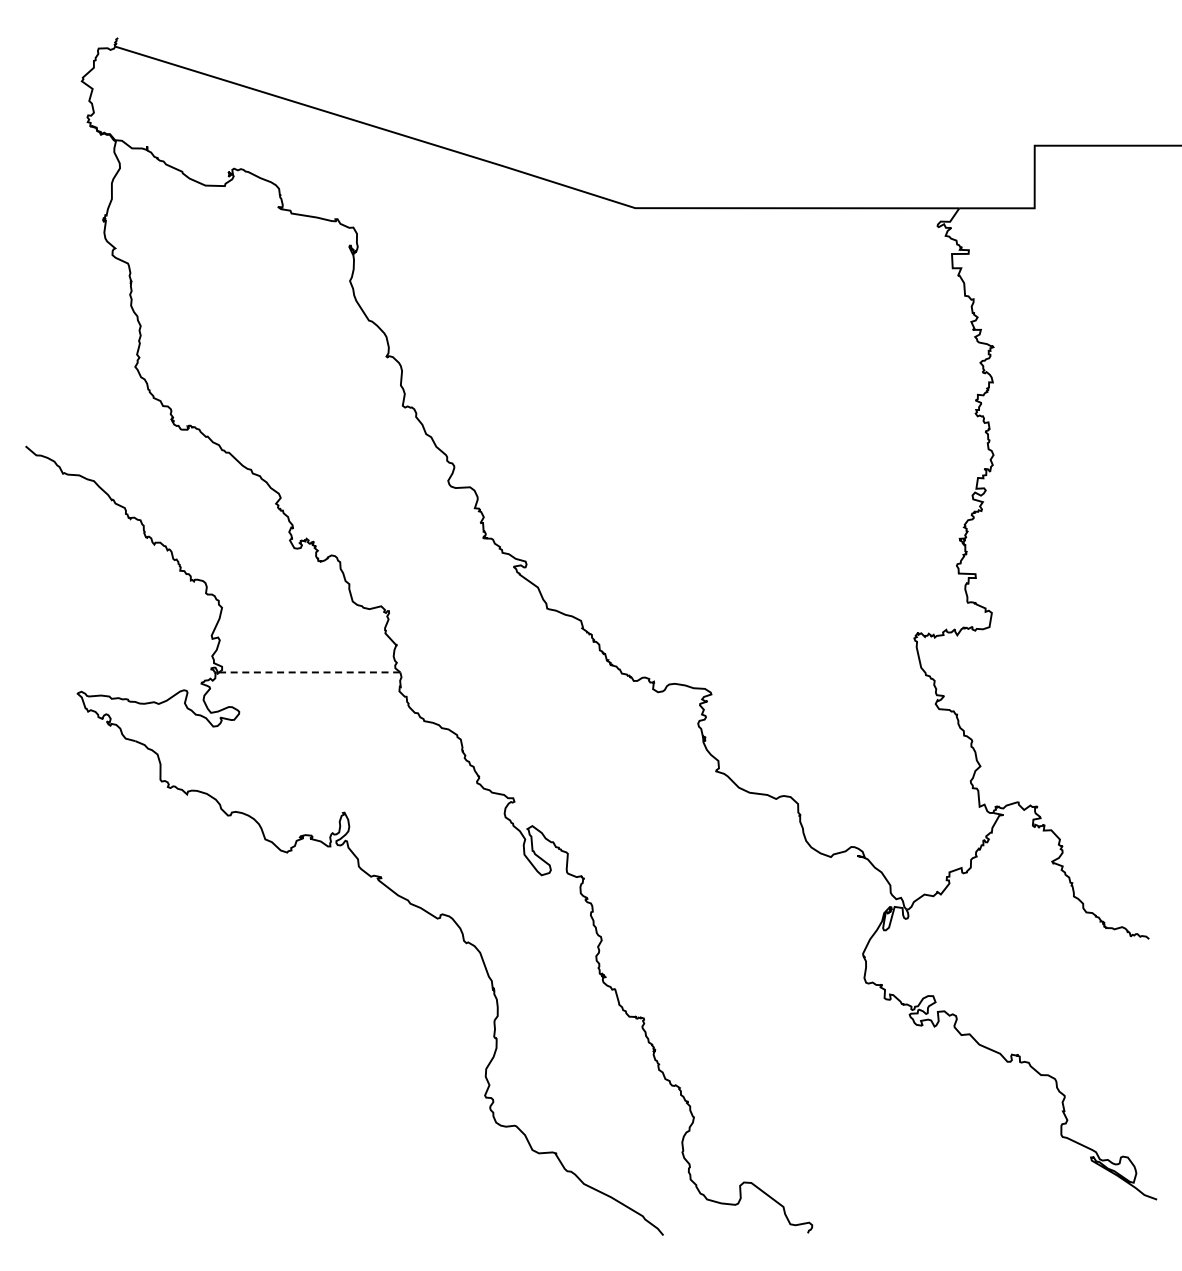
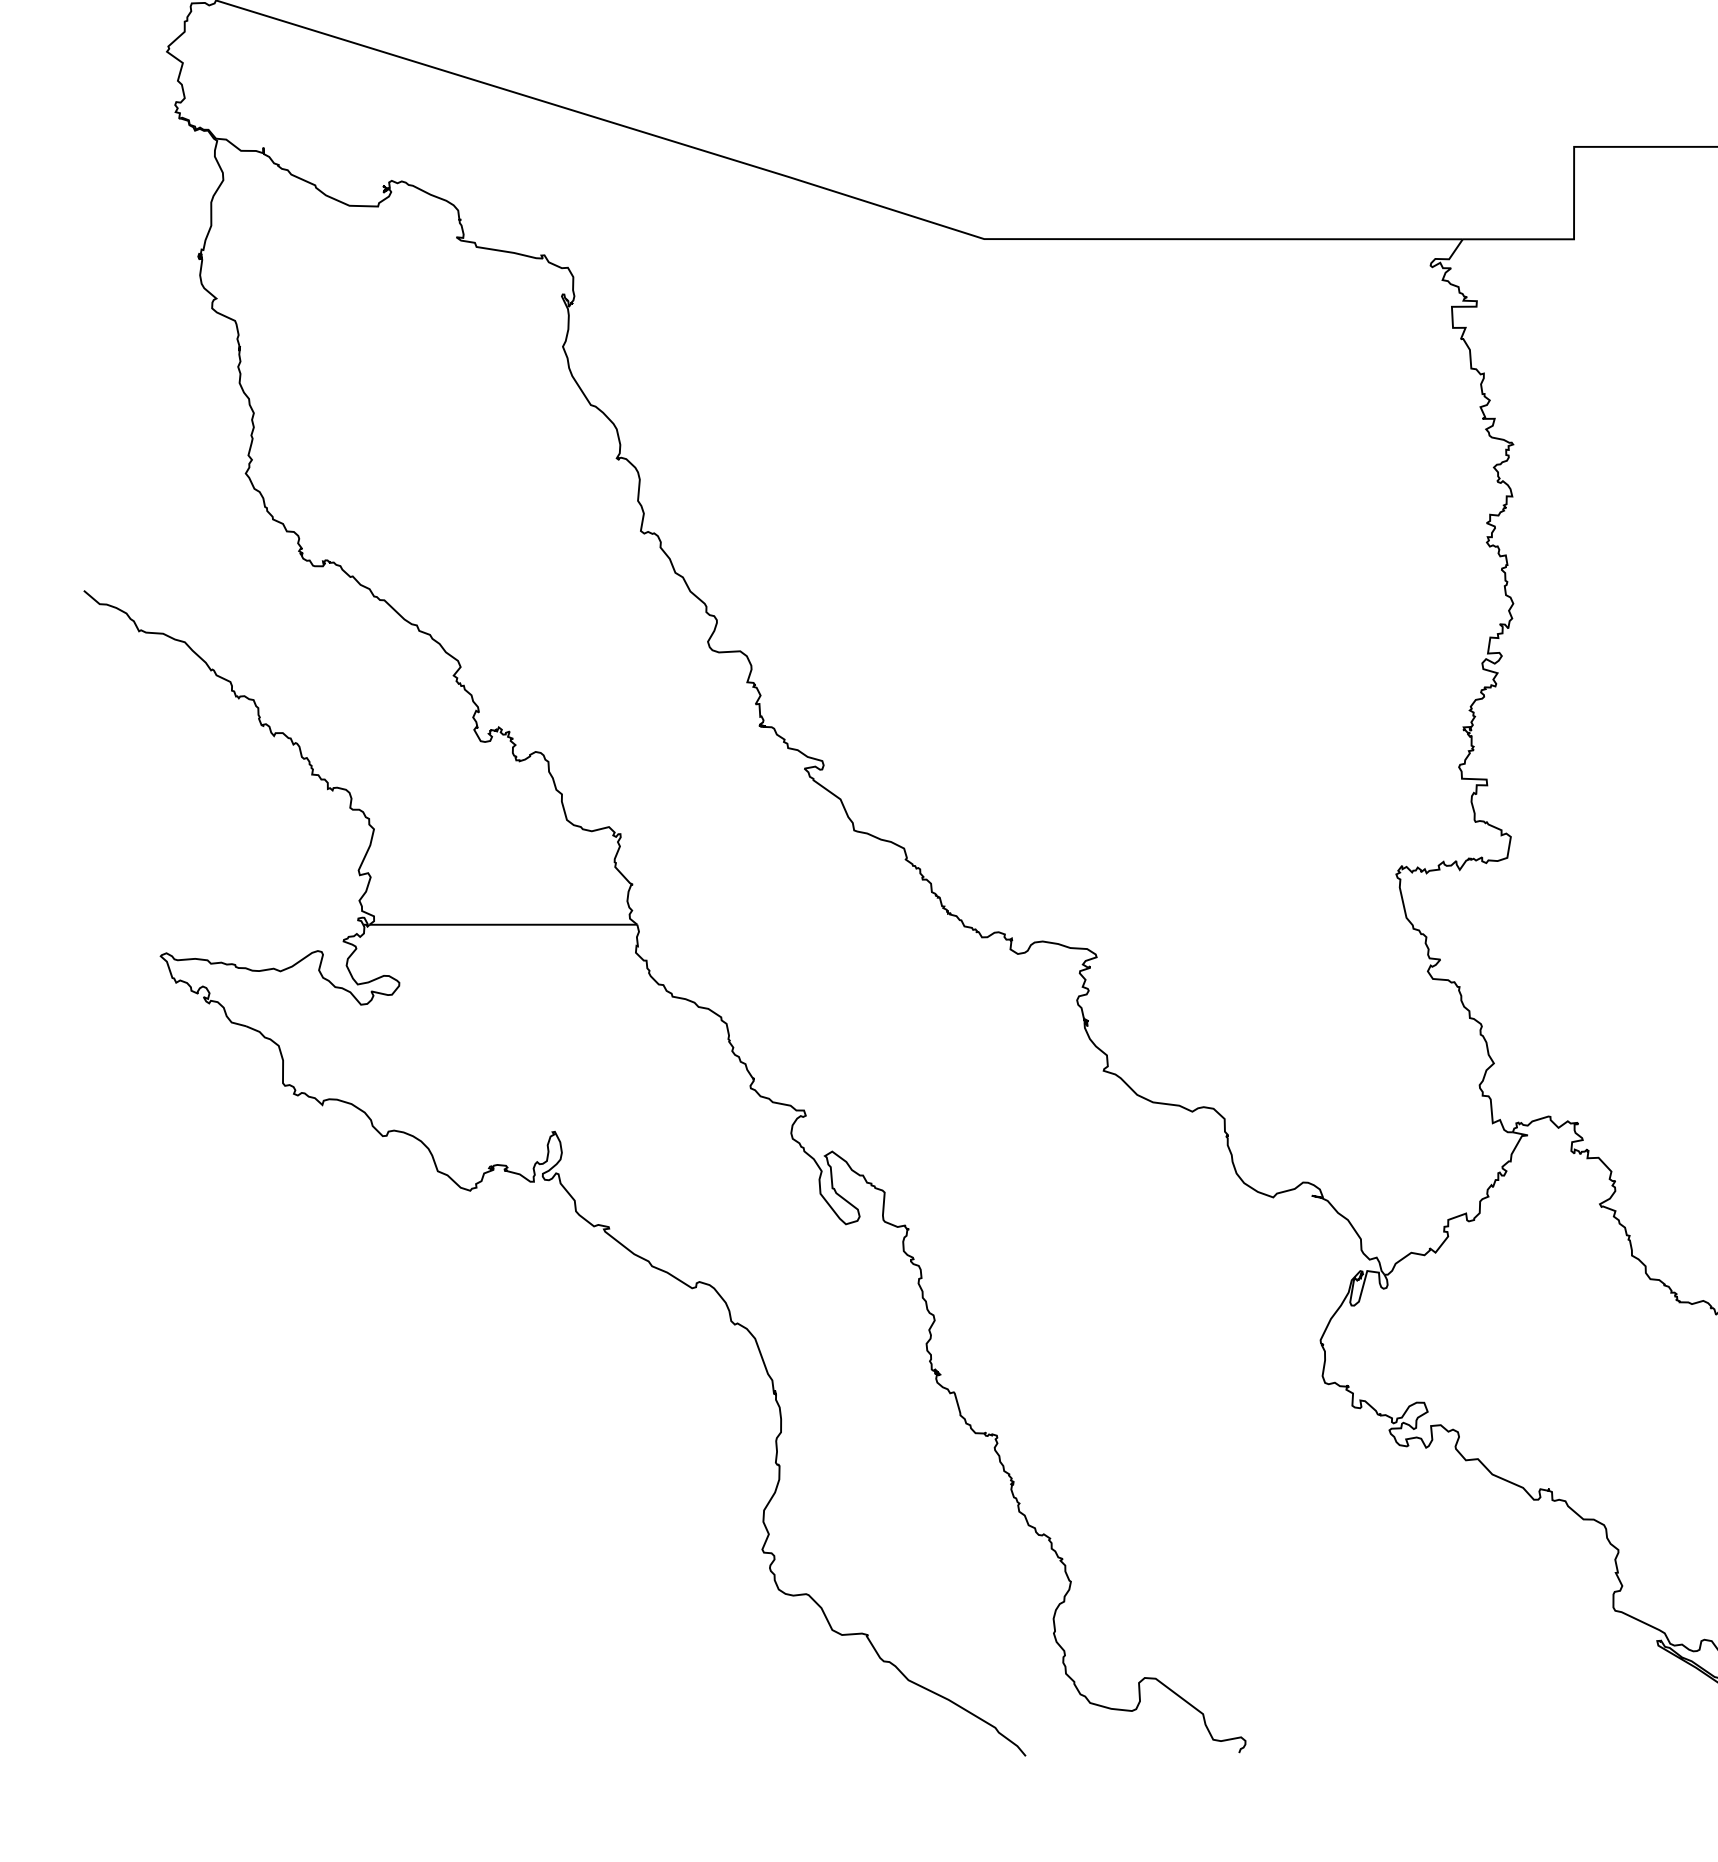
line: (309, 672) -> (503, 924), dashed -> solid

